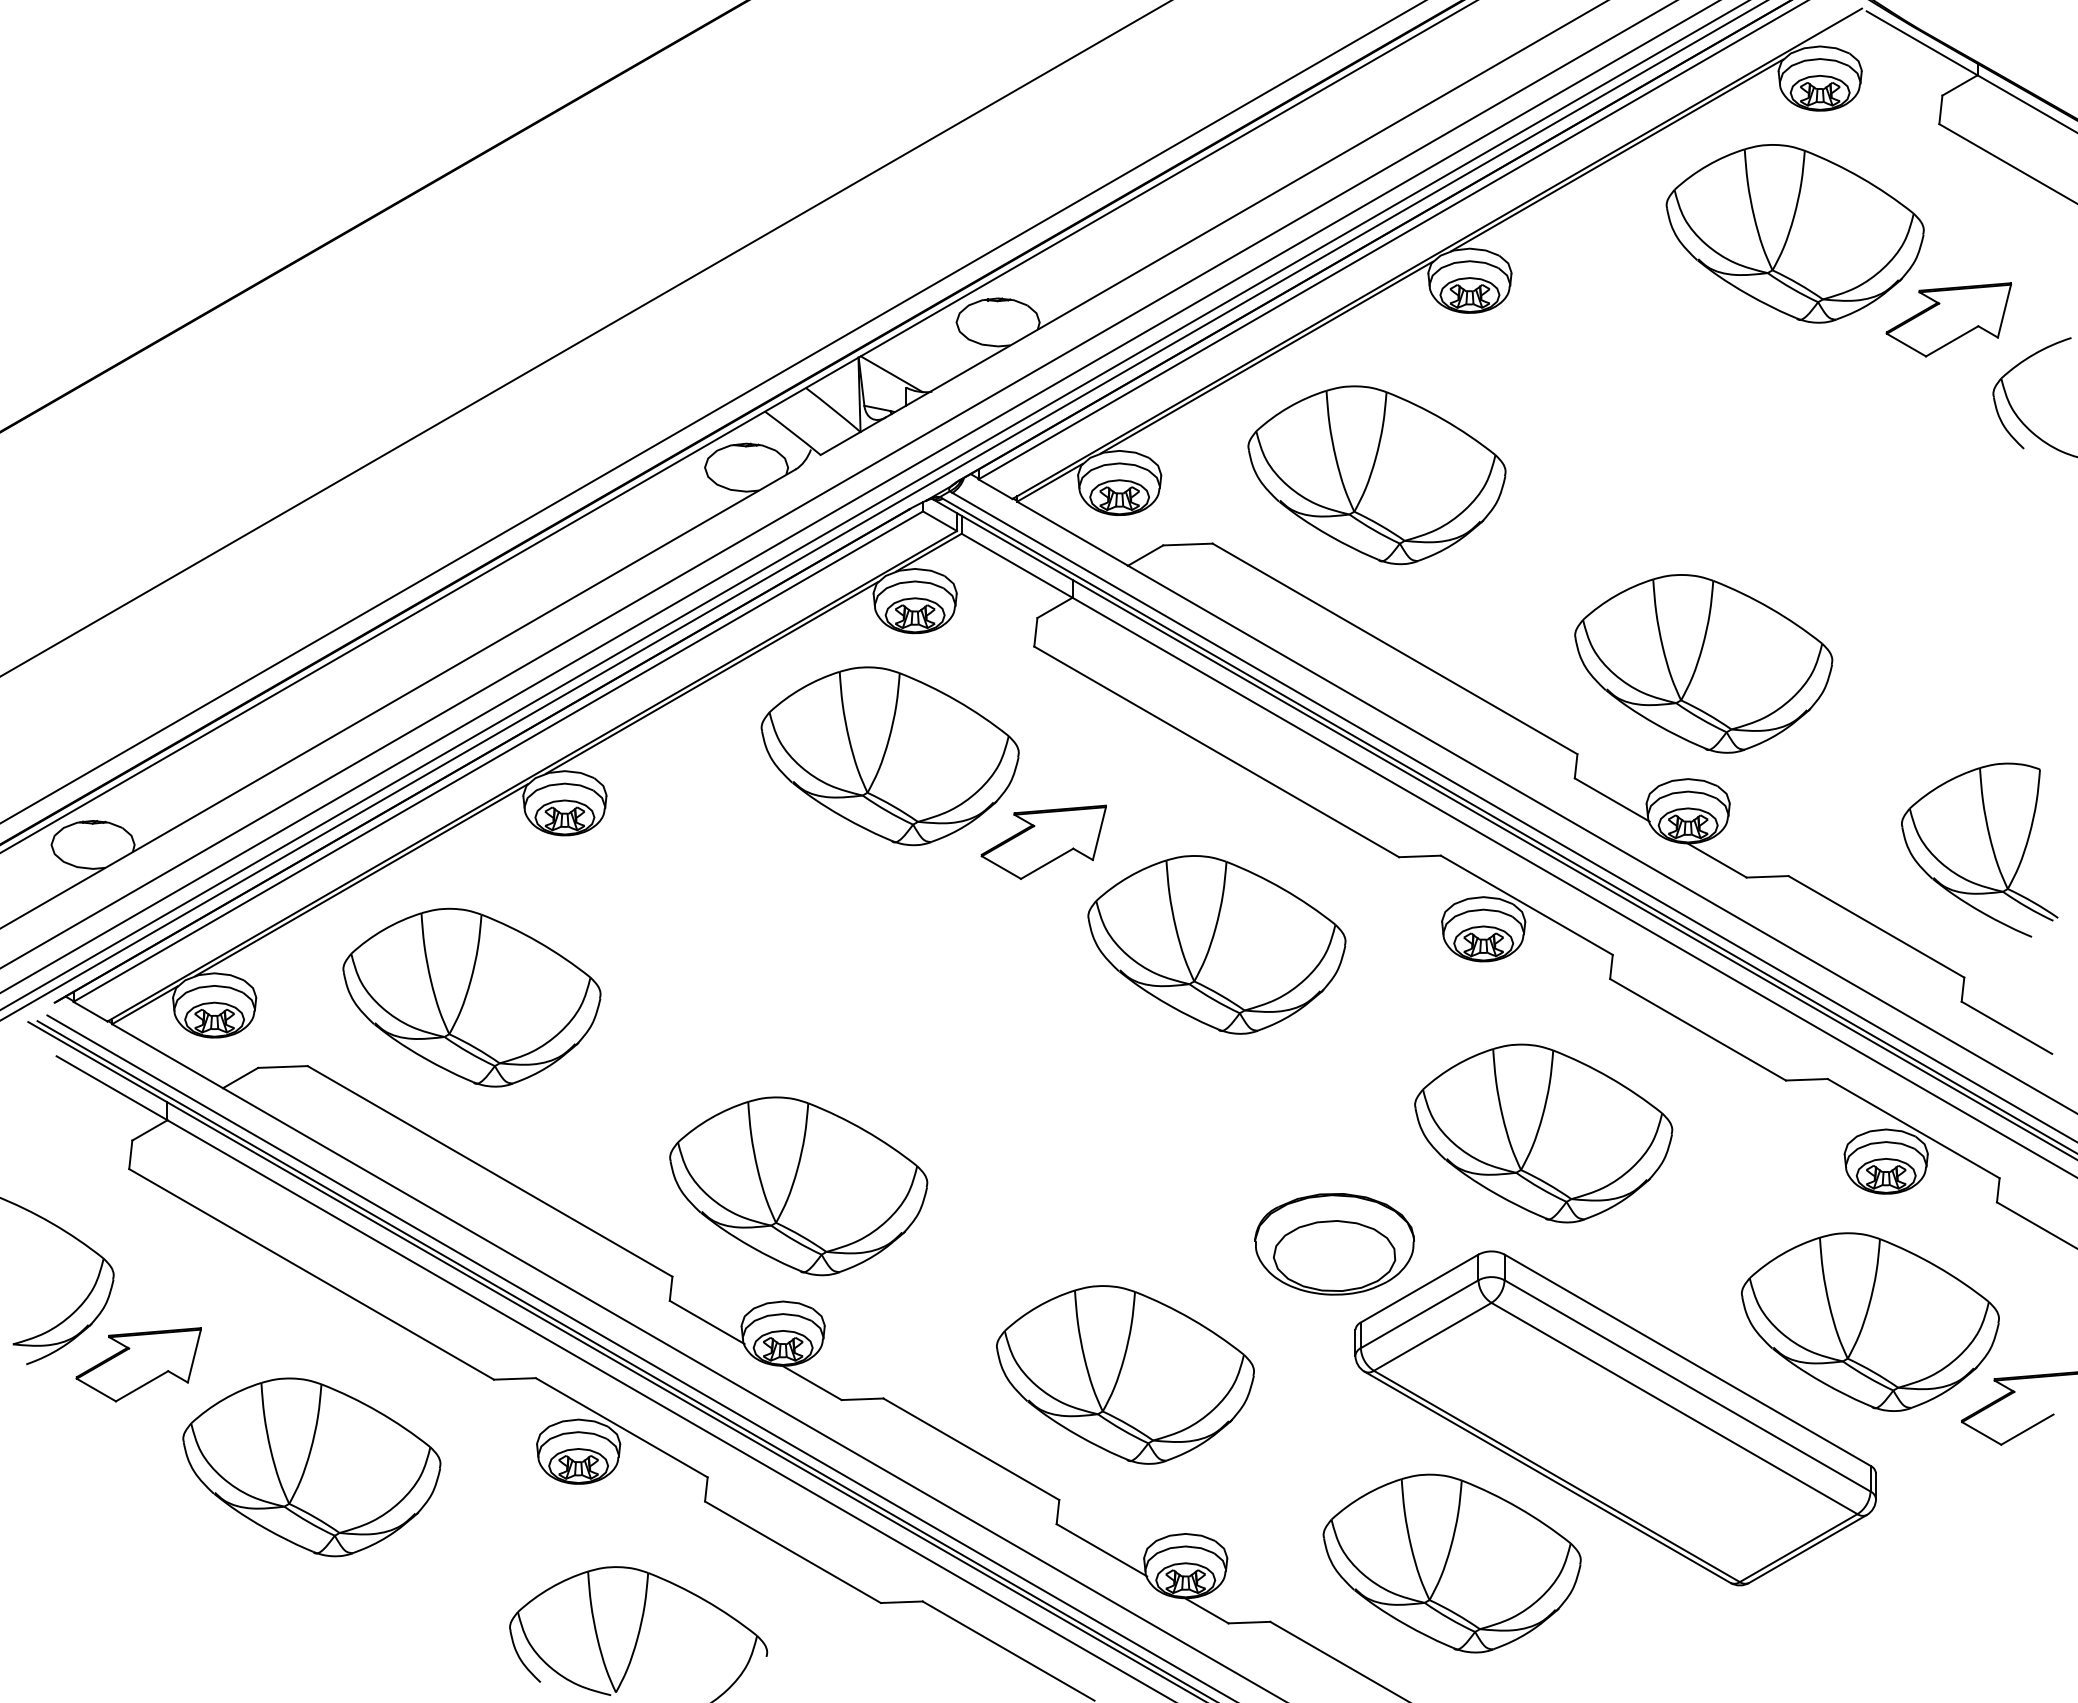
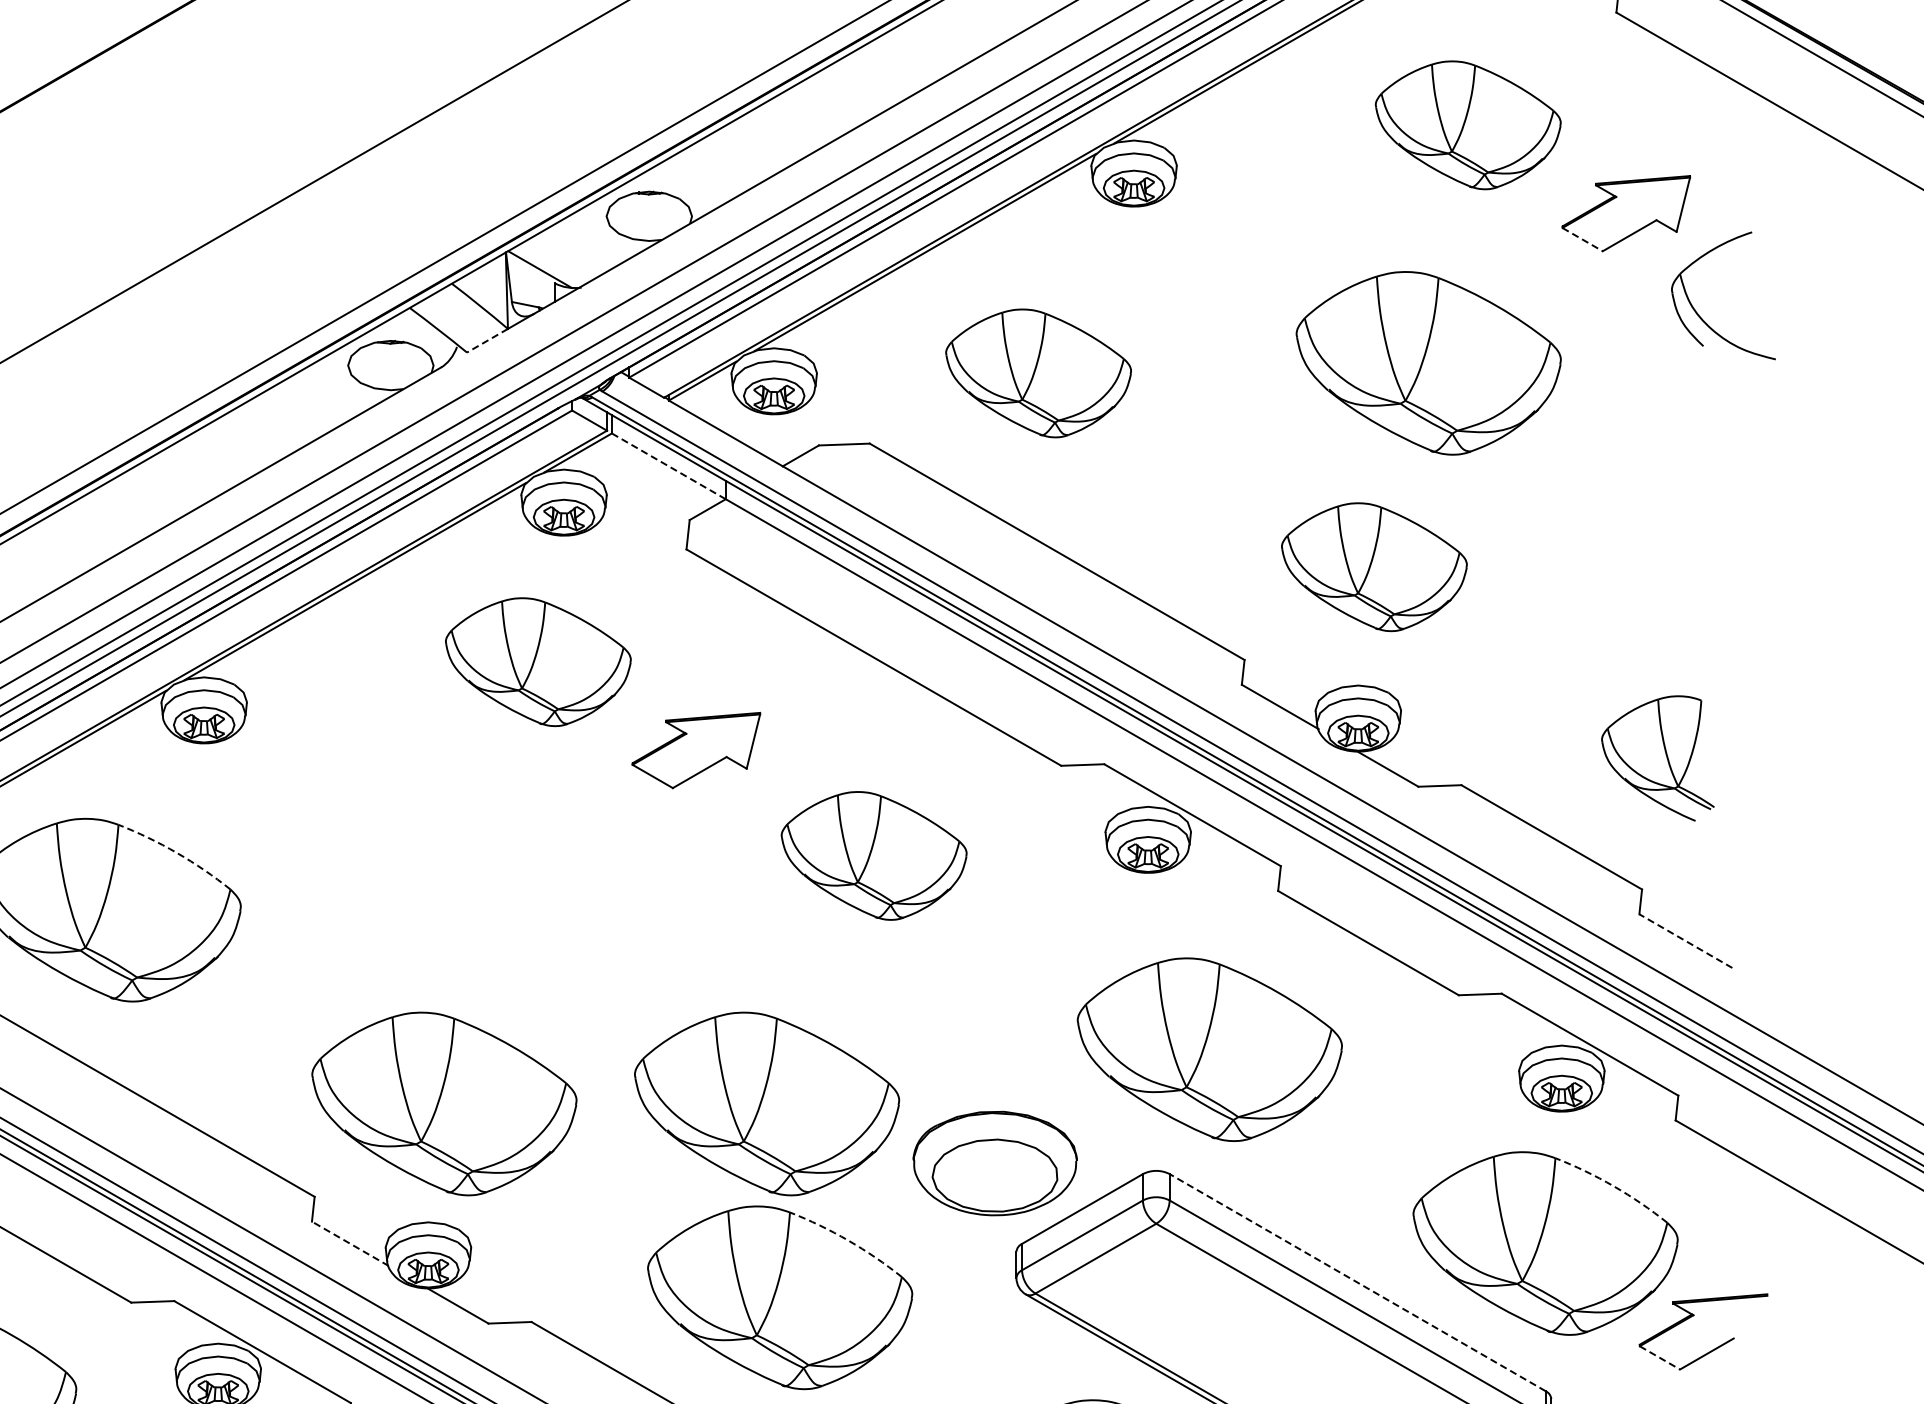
part: (1794, 233) -> (1467, 124), size x0.7
line: (1906, 345) -> (1582, 240), solid -> dashed
line: (840, 443) -> (487, 340), solid -> dashed
part: (1756, 465) -> (1428, 363), added
part: (1376, 475) -> (1038, 373), size x0.7
line: (1016, 565) -> (668, 466), solid -> dashed
part: (1703, 663) -> (1374, 566), size x0.7
part: (889, 756) -> (537, 662), size x0.7
part: (1979, 849) -> (1657, 757), size x0.7
arc: (538, 942) -> (177, 853), solid -> dashed
part: (1216, 944) -> (873, 855), size x0.7
line: (2006, 1027) -> (1685, 940), solid -> dashed
part: (1112, 1186) -> (766, 1104), added
arc: (1936, 1266) -> (1613, 1186), solid -> dashed
arc: (1191, 1319) -> (848, 1240), solid -> dashed
line: (706, 1322) -> (349, 1243), solid -> dashed
line: (1687, 1359) -> (1357, 1281), solid -> dashed
line: (1981, 1433) -> (1659, 1357), solid -> dashed

